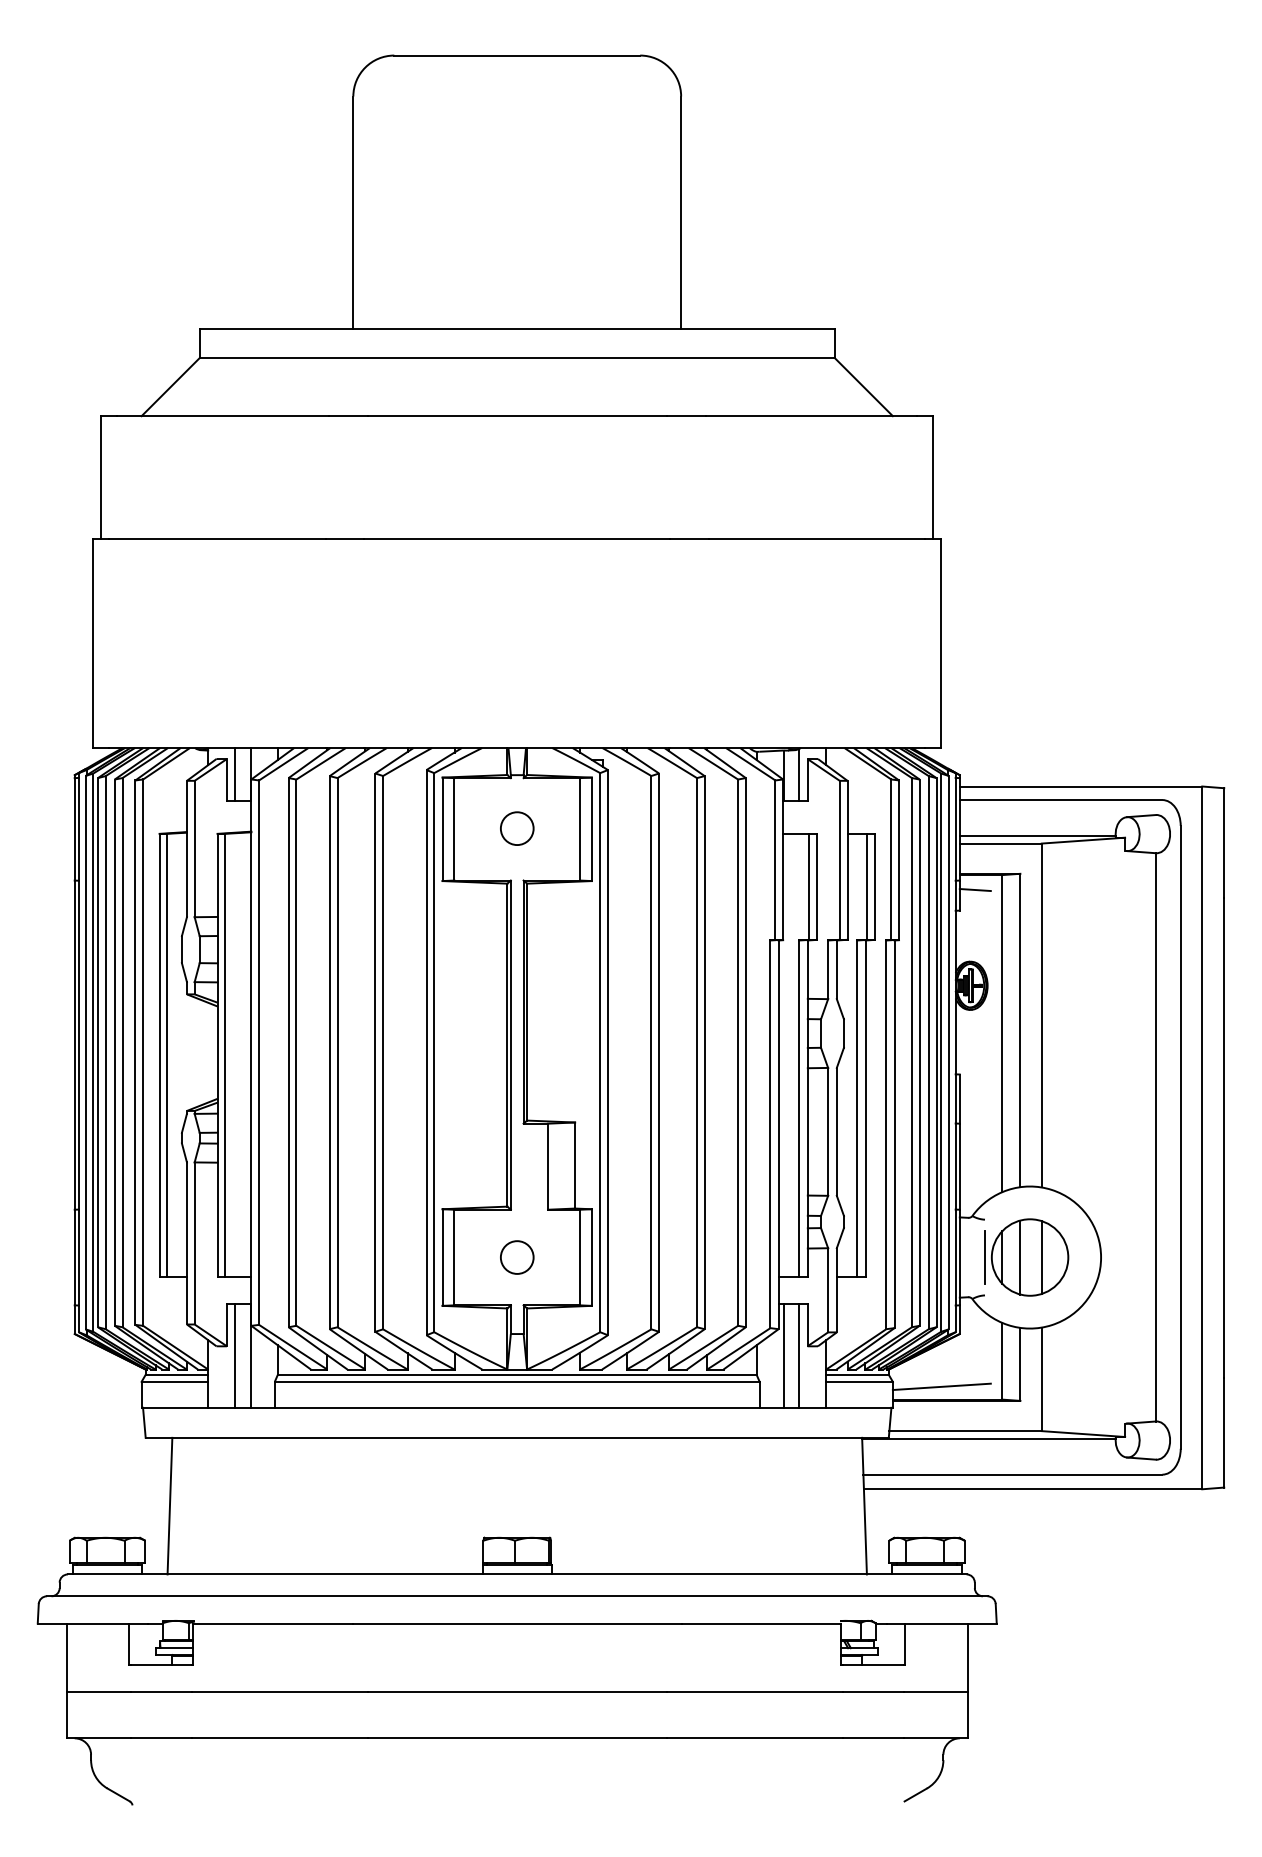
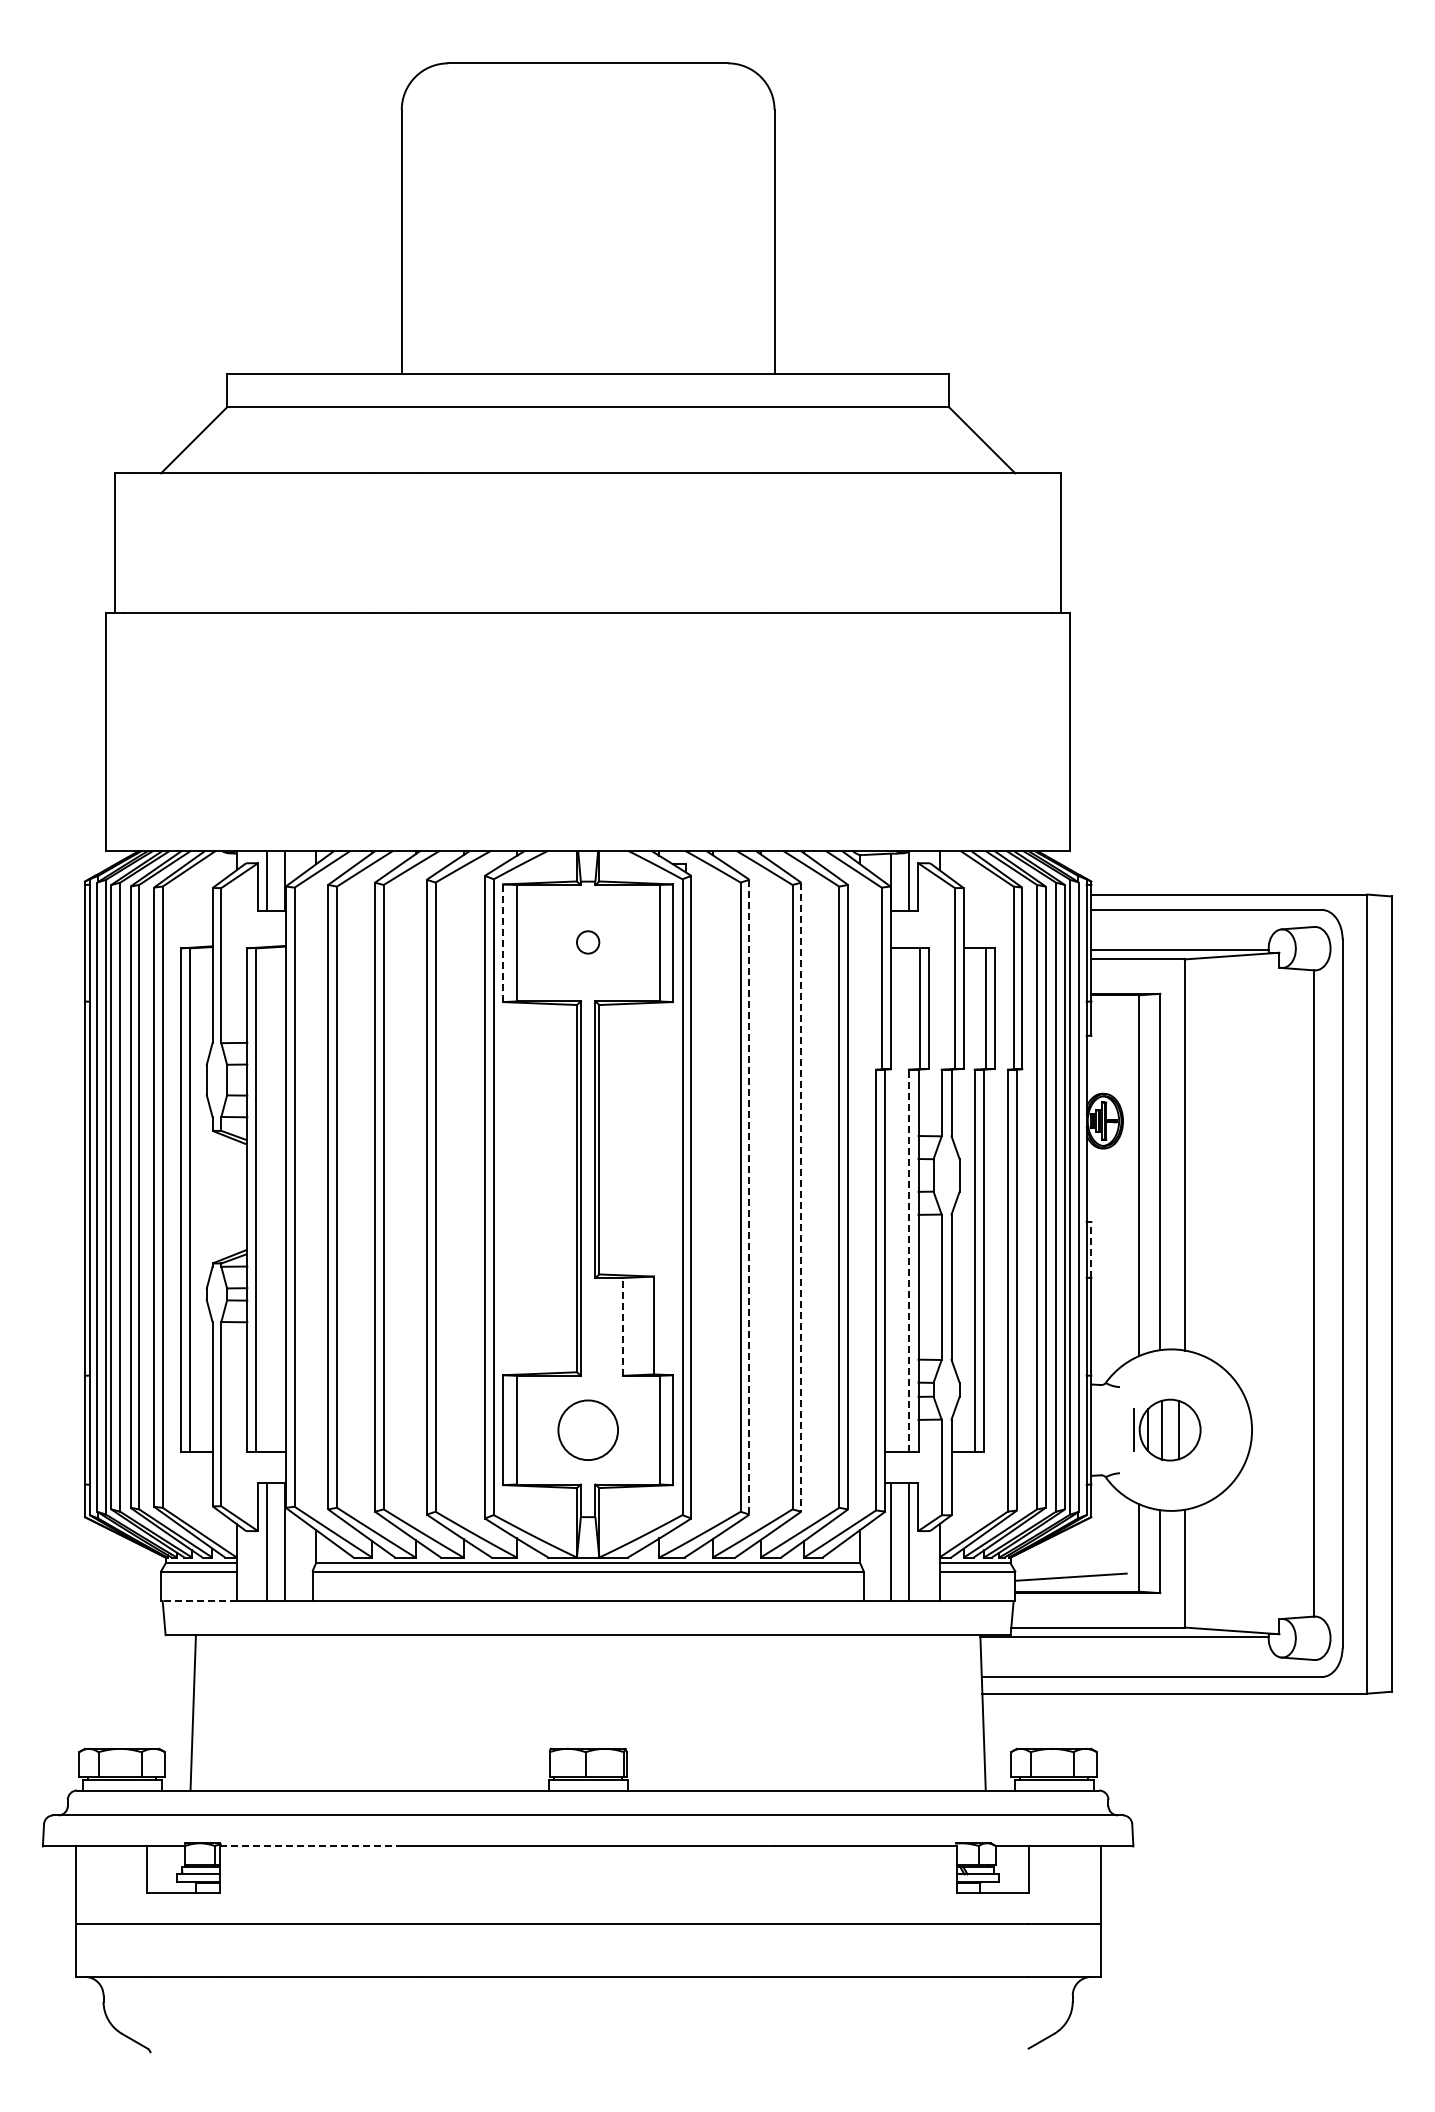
circle: (516, 828) -> (587, 942), size x0.6
line: (442, 829) -> (503, 943), solid -> dashed
line: (974, 890) -> (1108, 1012), removed
line: (659, 1052) -> (749, 1197), solid -> dashed
line: (704, 1052) -> (801, 1197), solid -> dashed
line: (959, 1099) -> (1091, 1250), solid -> dashed
line: (798, 1108) -> (908, 1260), solid -> dashed
line: (548, 1166) -> (623, 1326), solid -> dashed
circle: (516, 1256) -> (587, 1429), size x1.6
part: (1026, 1256) -> (1167, 1429), size x0.7
line: (174, 1408) -> (198, 1601), solid -> dashed
line: (273, 1623) -> (310, 1846), solid -> dashed

